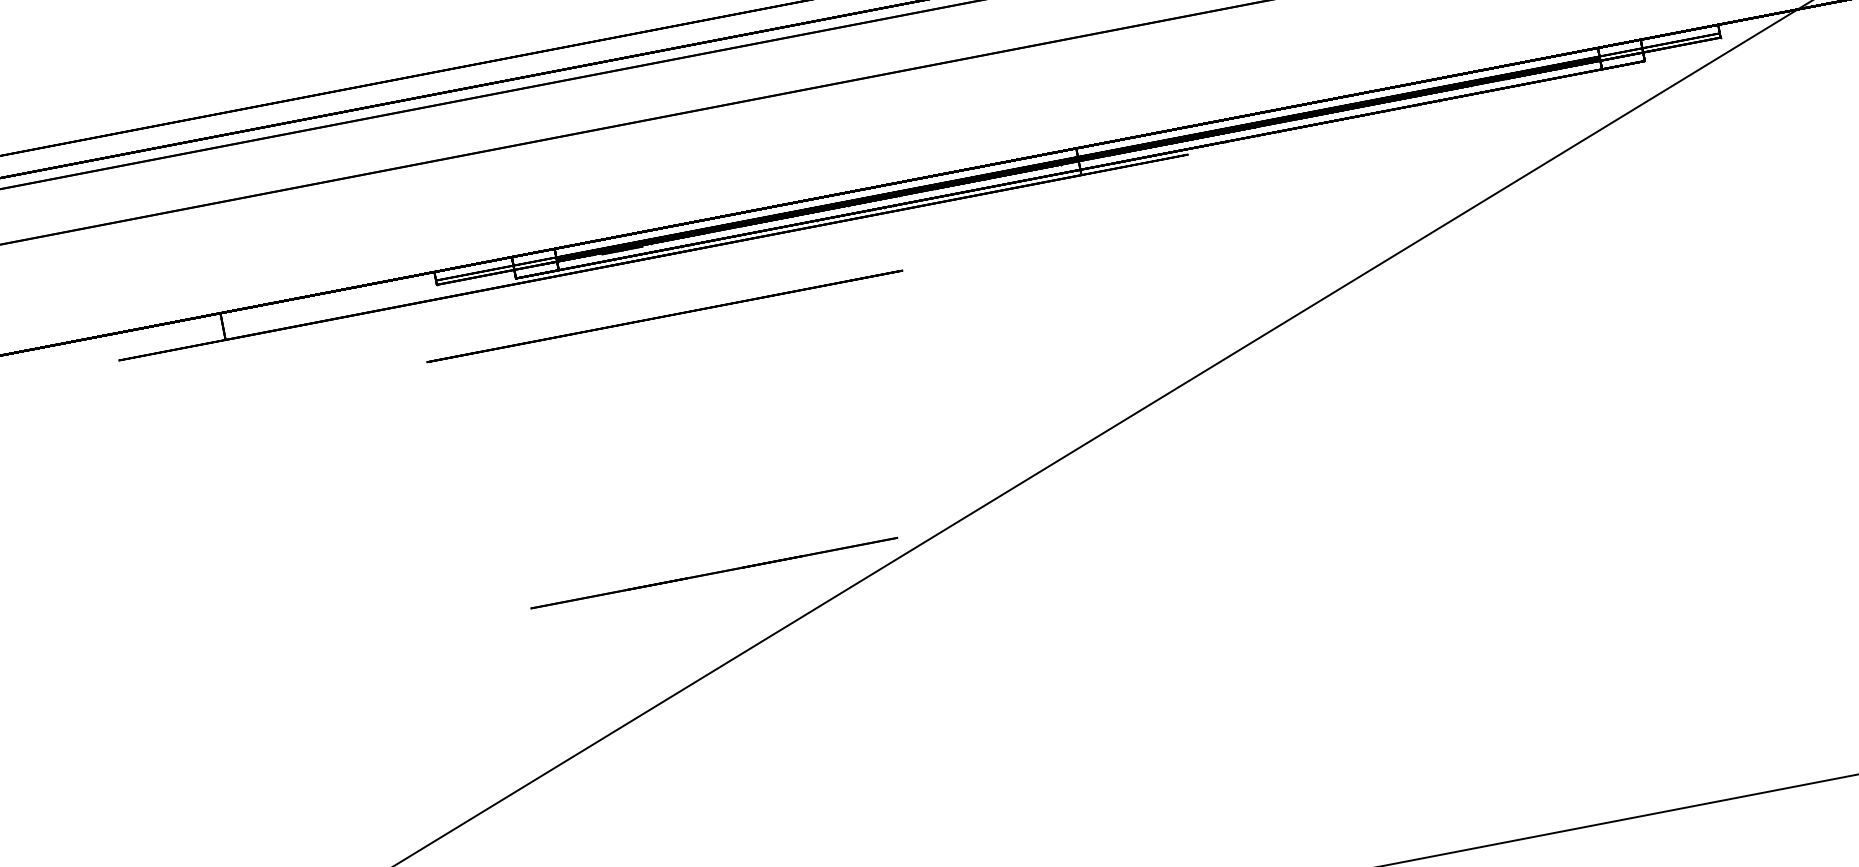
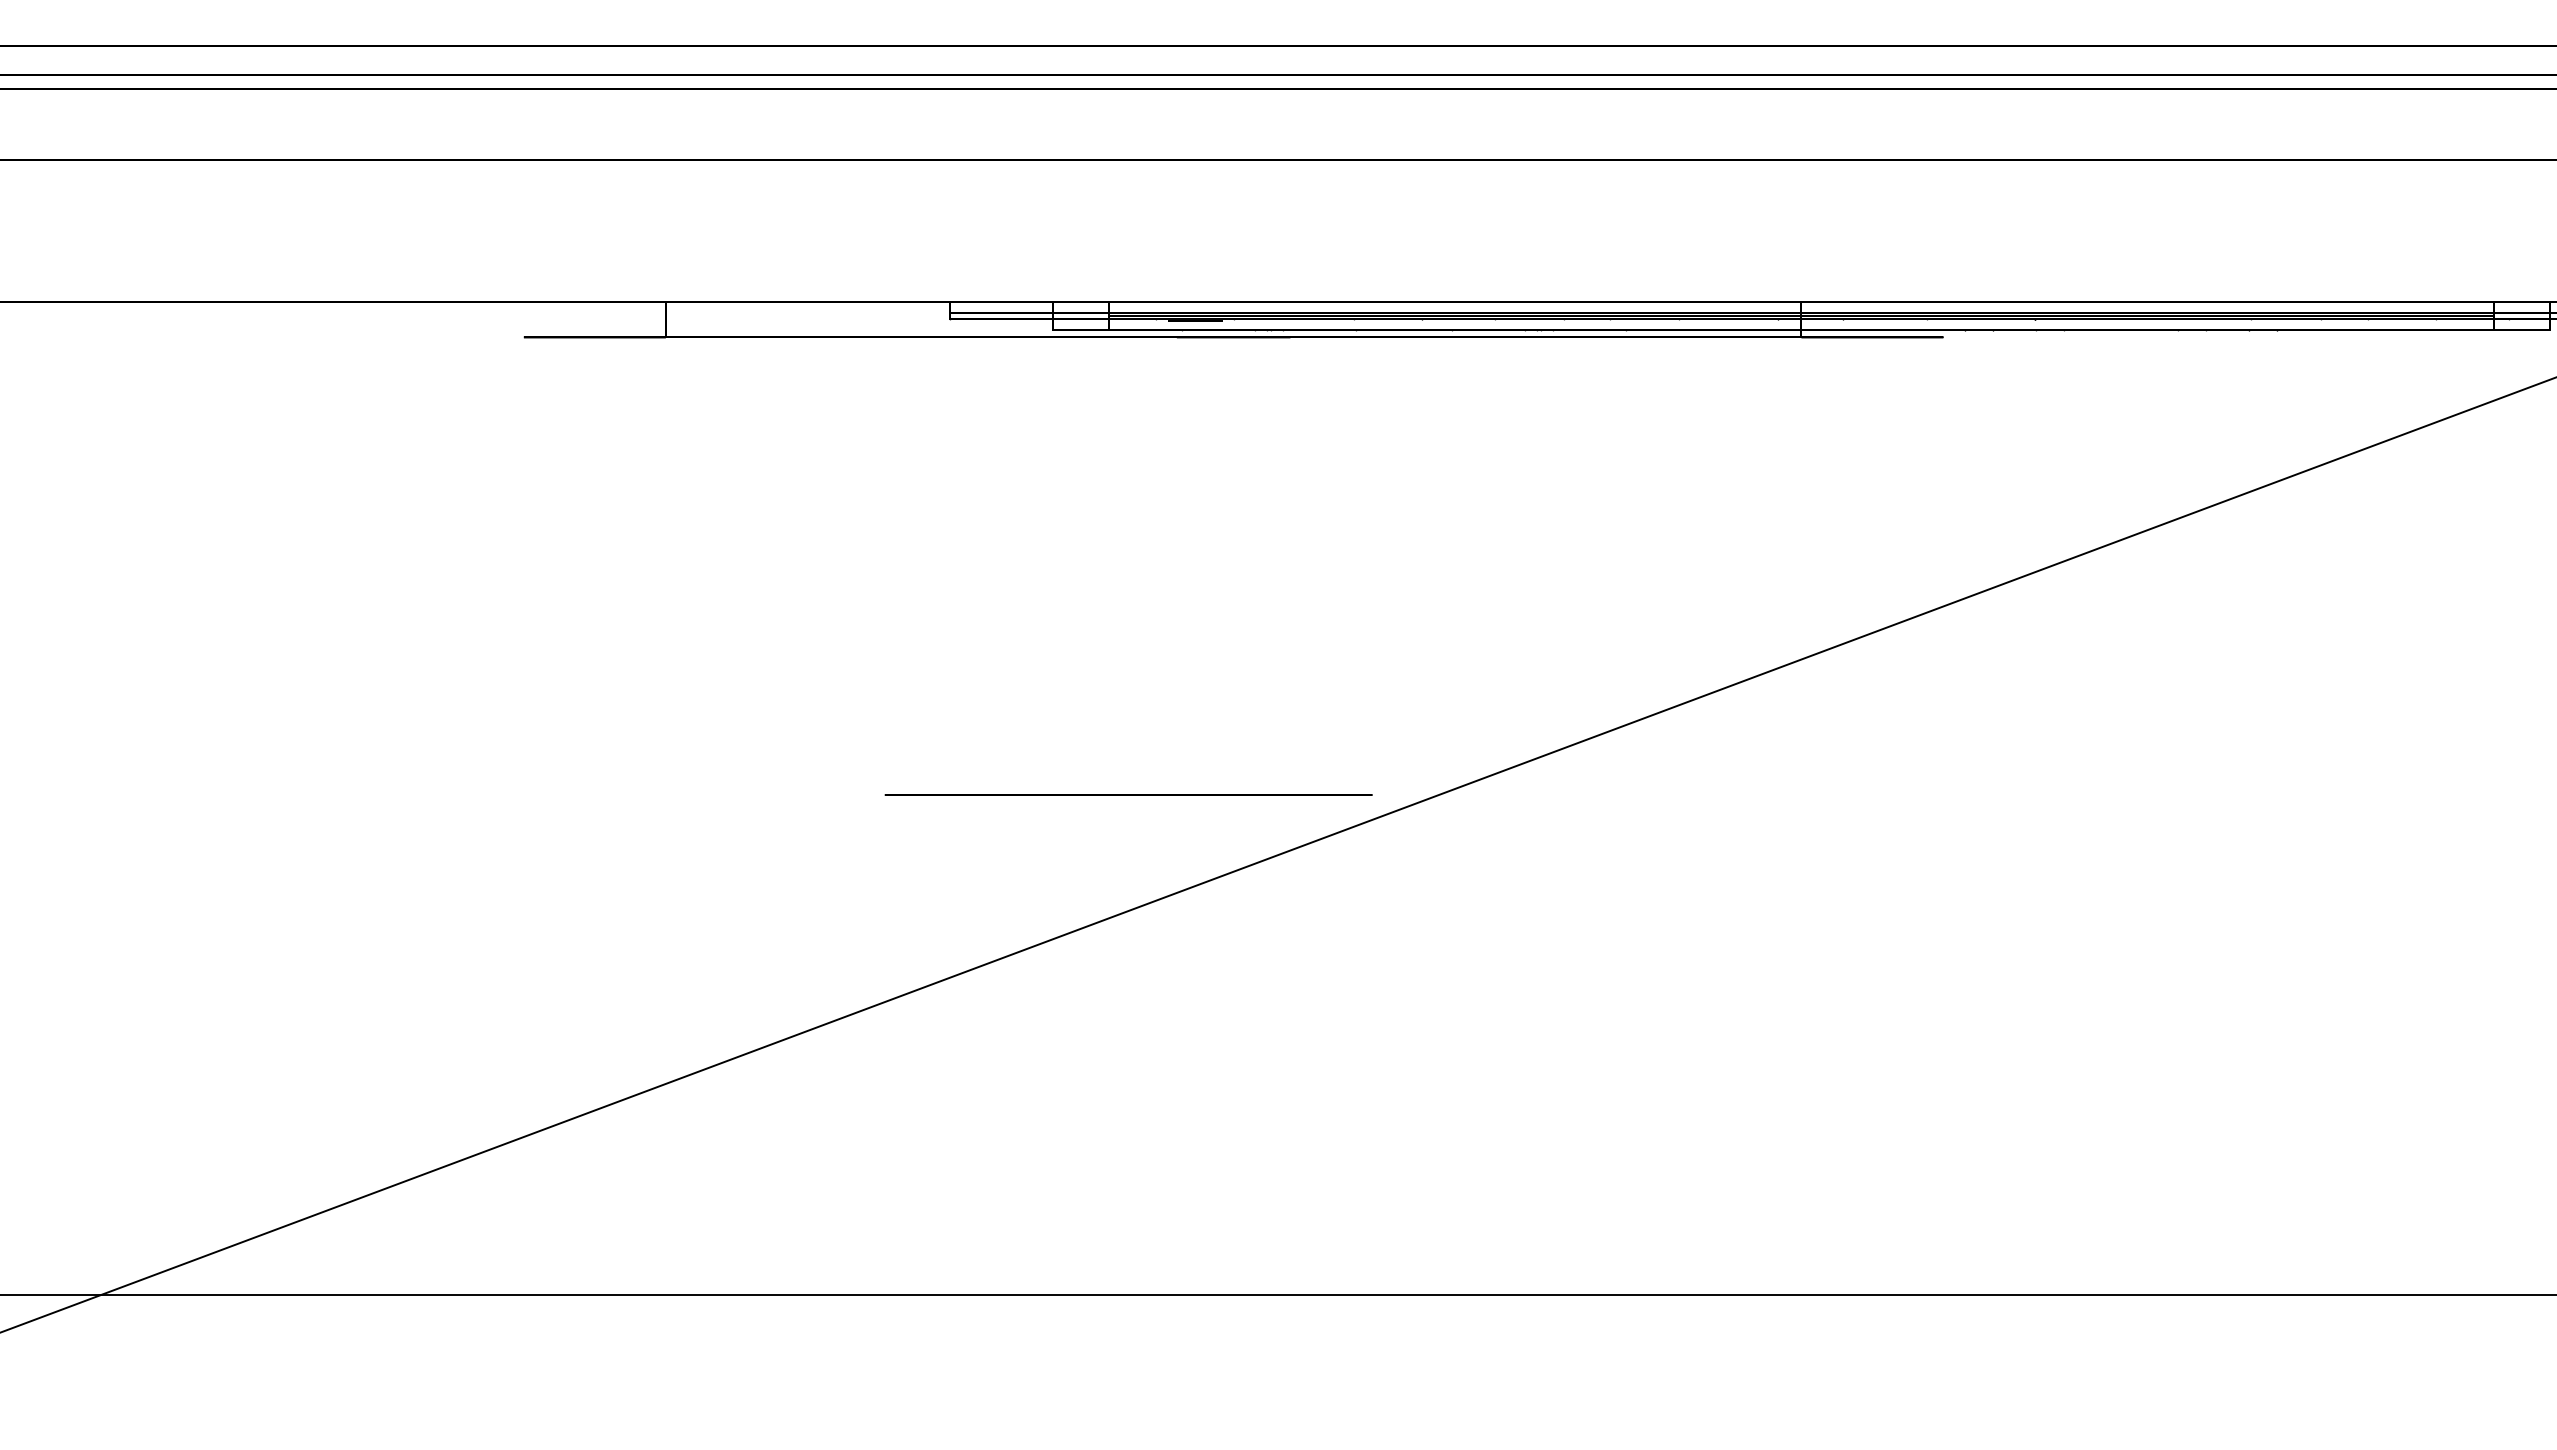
line: (664, 316) -> (1233, 415), removed
line: (714, 572) -> (1128, 794), moved

